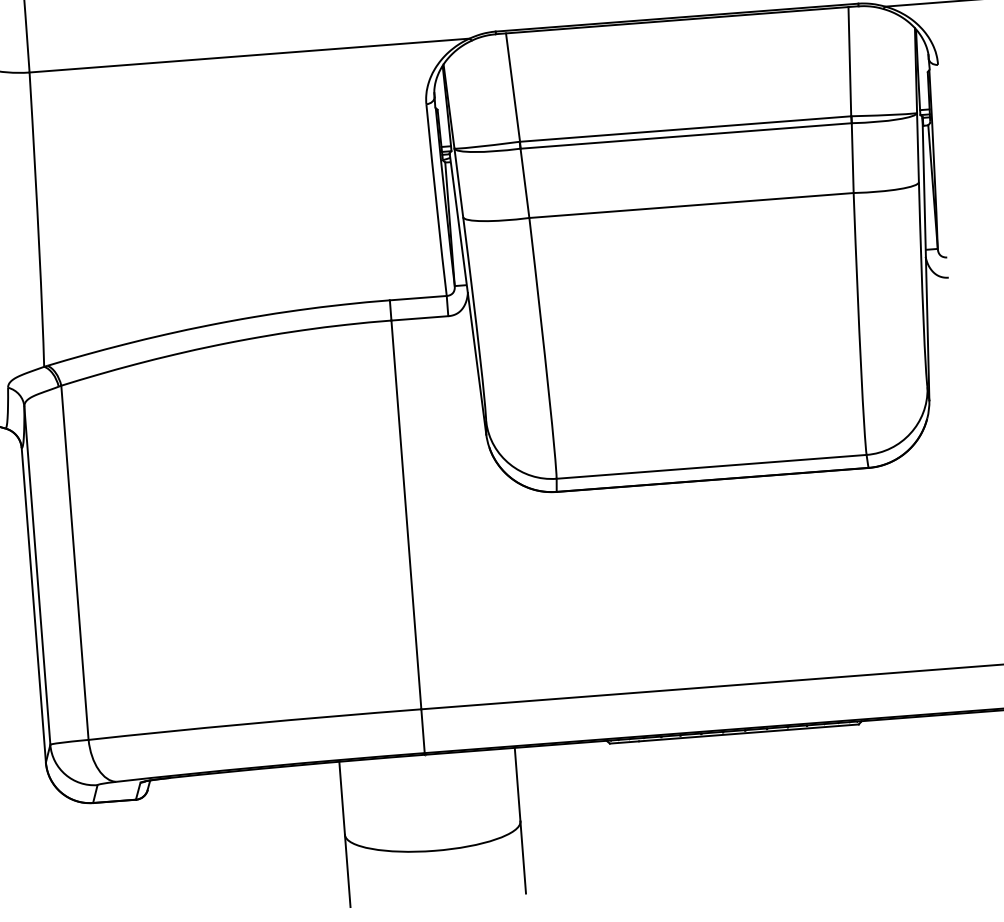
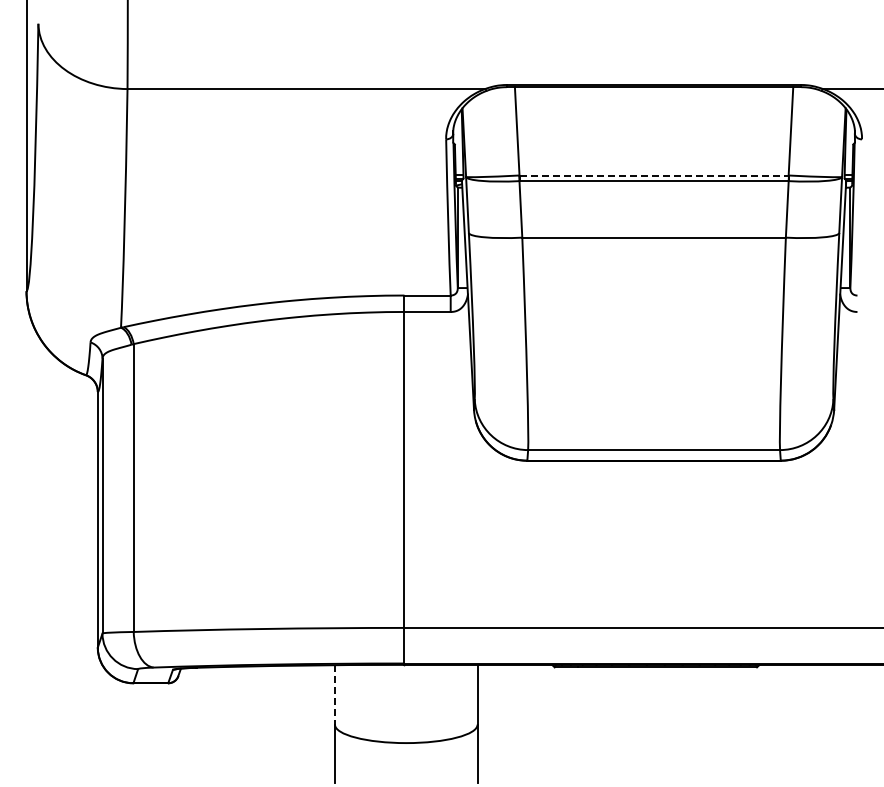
line: (686, 128) -> (654, 175), solid -> dashed
line: (341, 797) -> (334, 694), solid -> dashed

